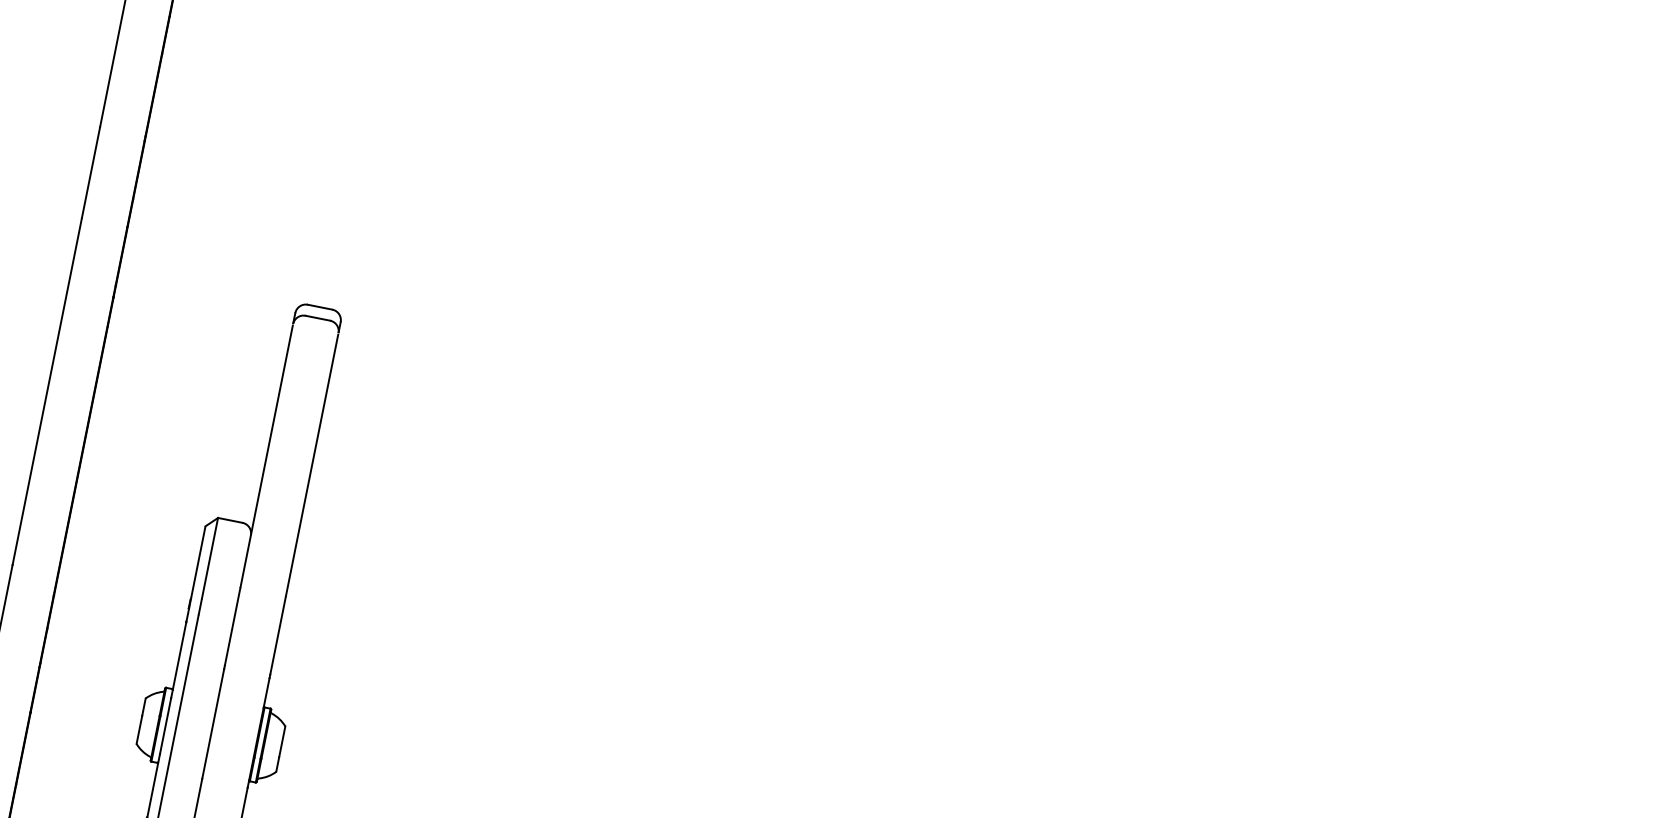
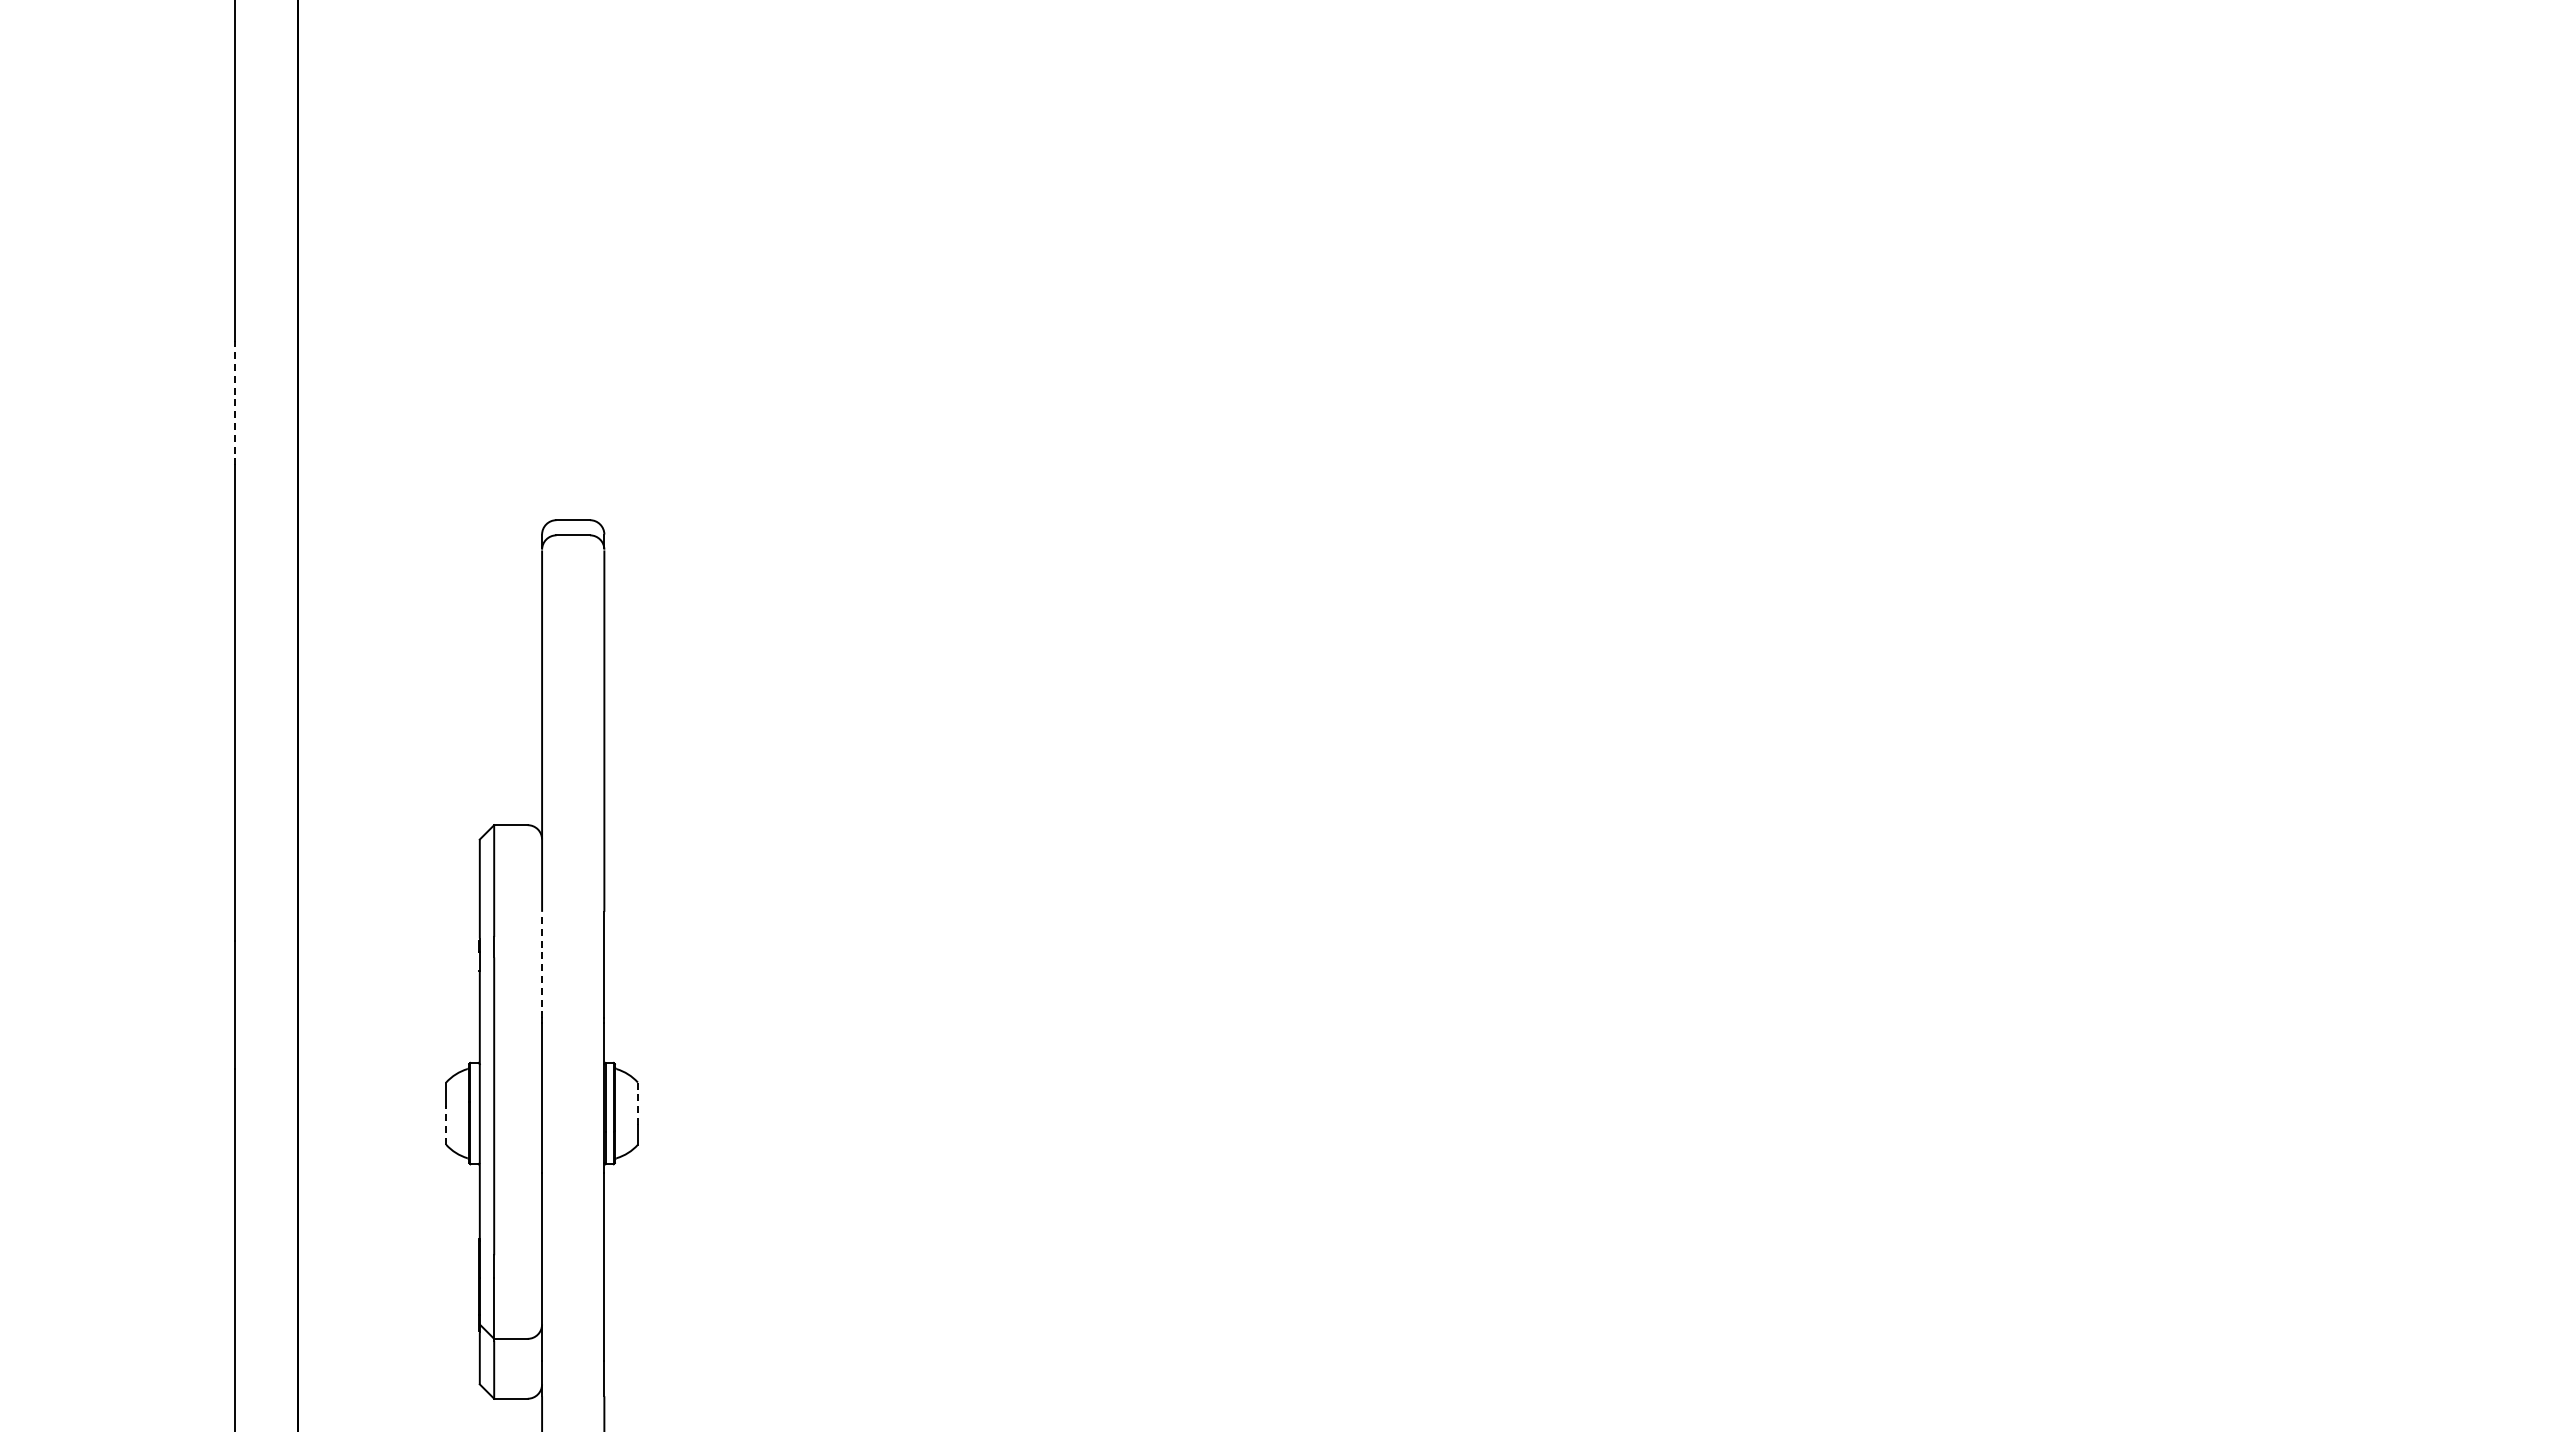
line: (91, 172) -> (235, 402), solid -> dashed
line: (232, 626) -> (542, 964), solid -> dashed
line: (139, 729) -> (446, 1125), solid -> dashed
line: (281, 742) -> (637, 1104), solid -> dashed

